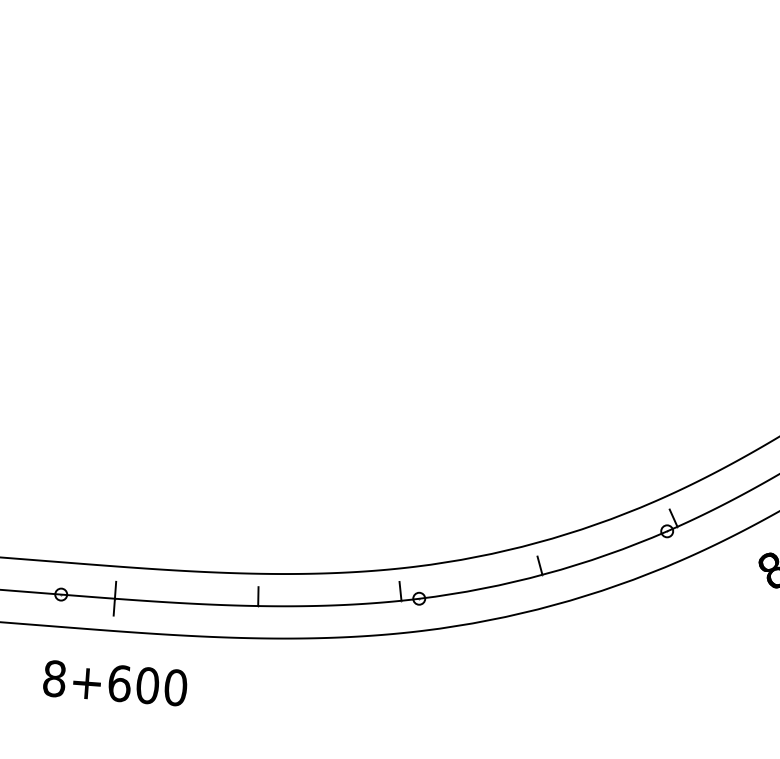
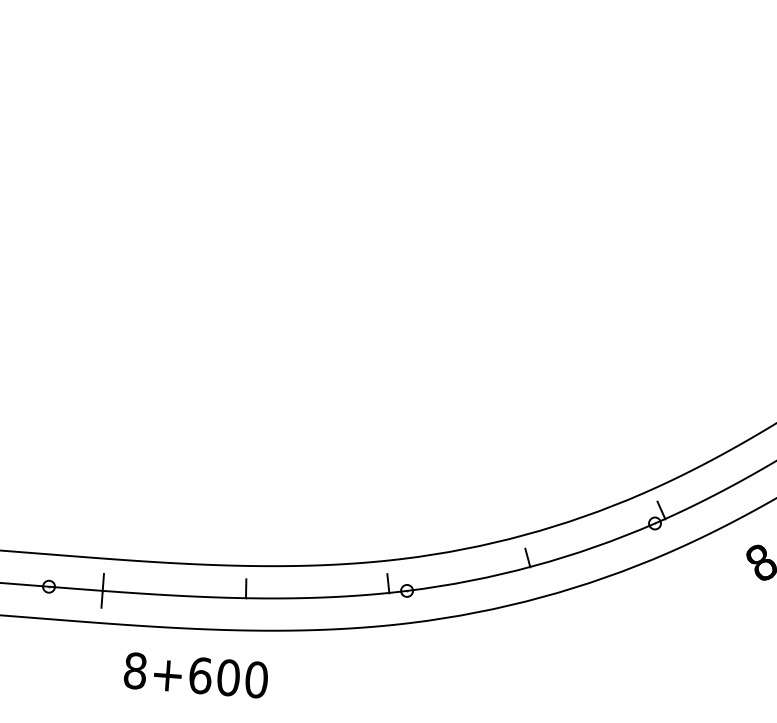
text: (115, 683) -> (196, 675), moved

